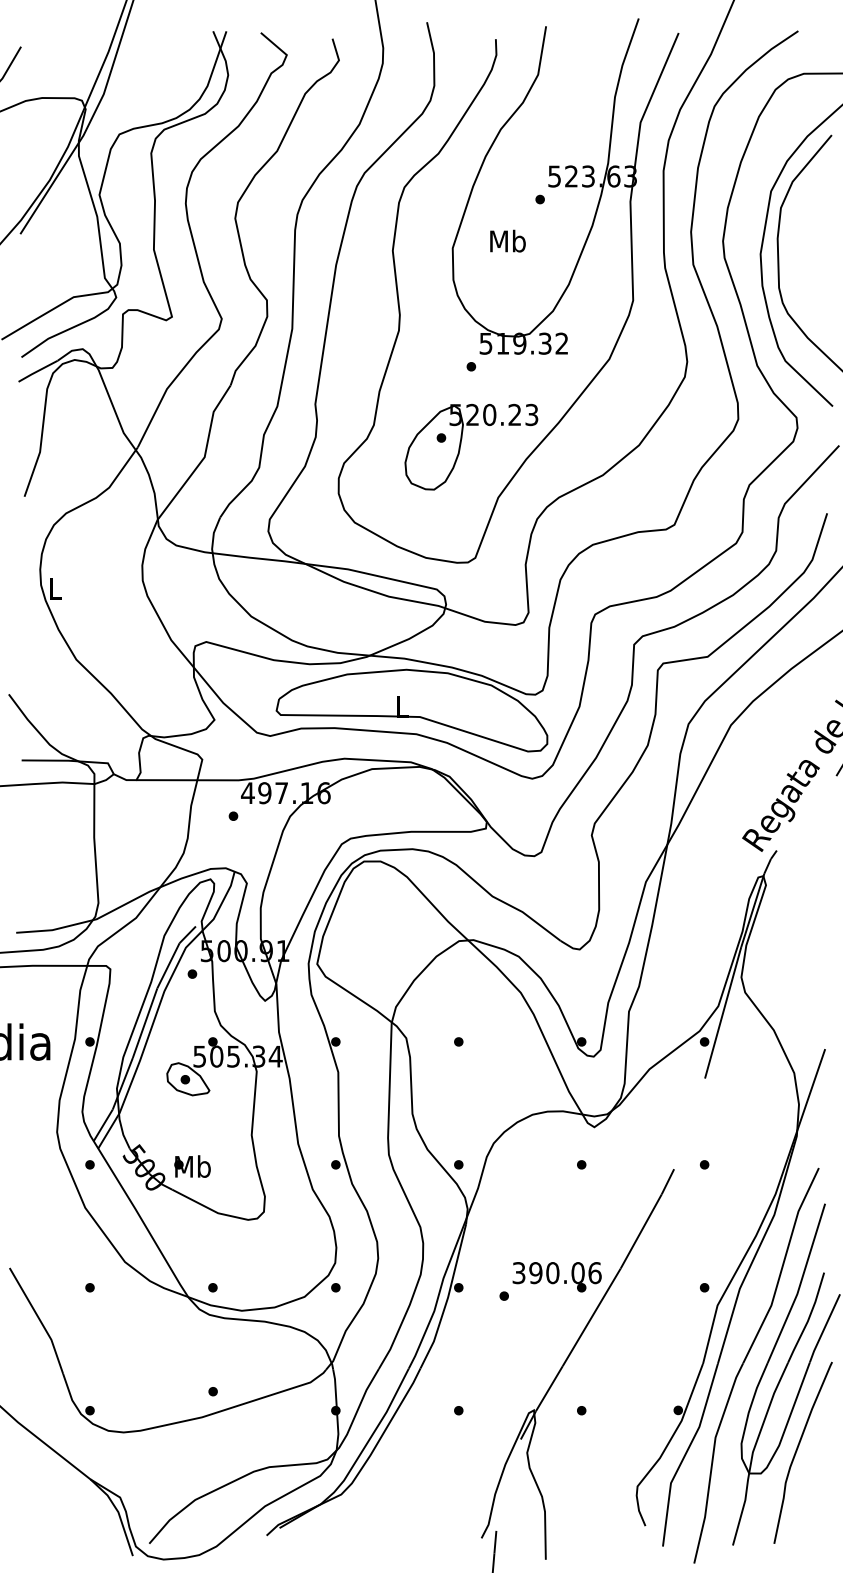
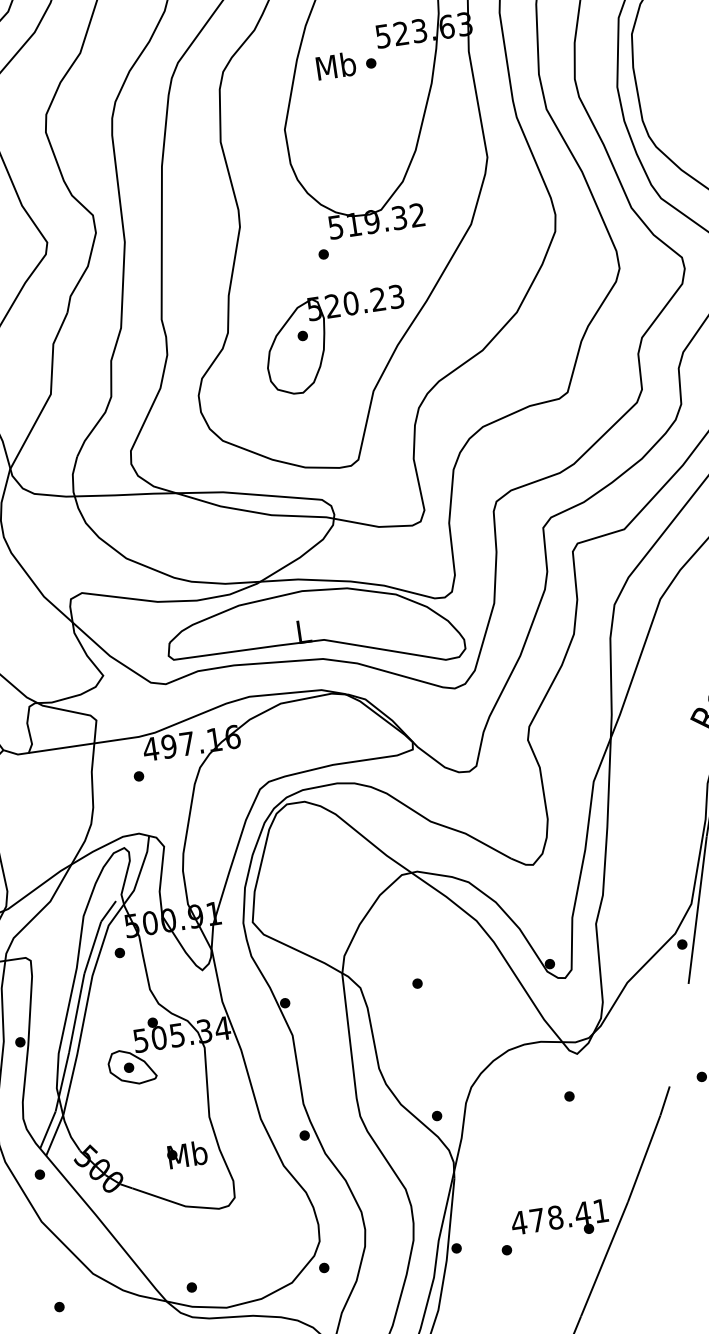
text: (507, 240) -> (335, 65), moved
text: (192, 1166) -> (187, 1154), moved
text: (556, 1273) -> (559, 1217), 390.06 -> 478.41

